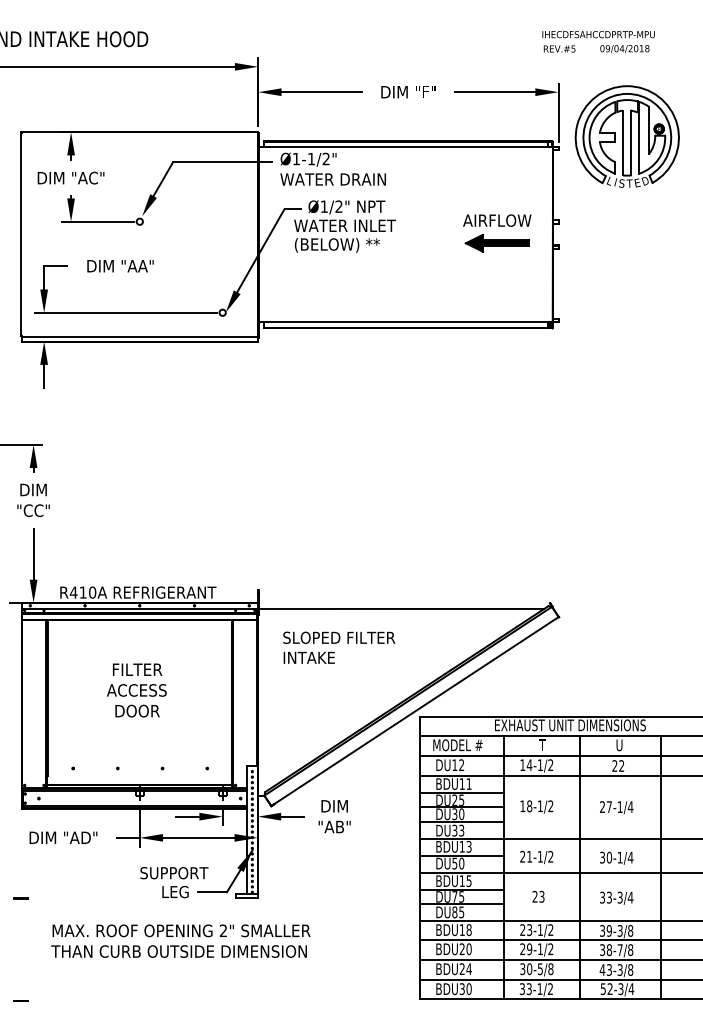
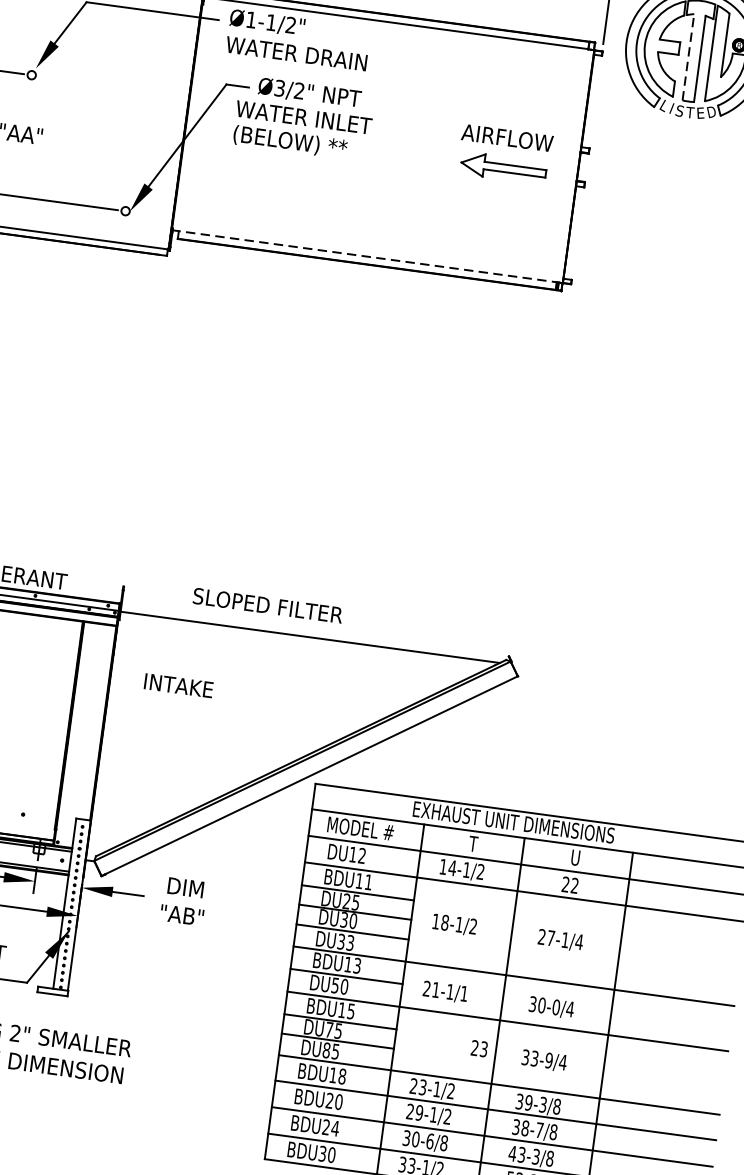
line: (622, 142) -> (688, 56), solid -> dashed
text: (323, 206) -> (278, 87), Ø1/2" -> Ø3/2"
fill: (497, 242) -> (503, 167), removed
line: (403, 322) -> (364, 256), solid -> dashed
text: (339, 637) -> (268, 605), moved
text: (550, 856) -> (463, 993), 21-1/2 -> 21-1/1
text: (619, 857) -> (555, 1007), 30-1/4 -> 30-0/4
text: (538, 896) -> (479, 1048), moved
text: (619, 897) -> (548, 1060), 33-3/4 -> 33-9/4
text: (540, 969) -> (430, 1141), 30-5/8 -> 30-6/8

